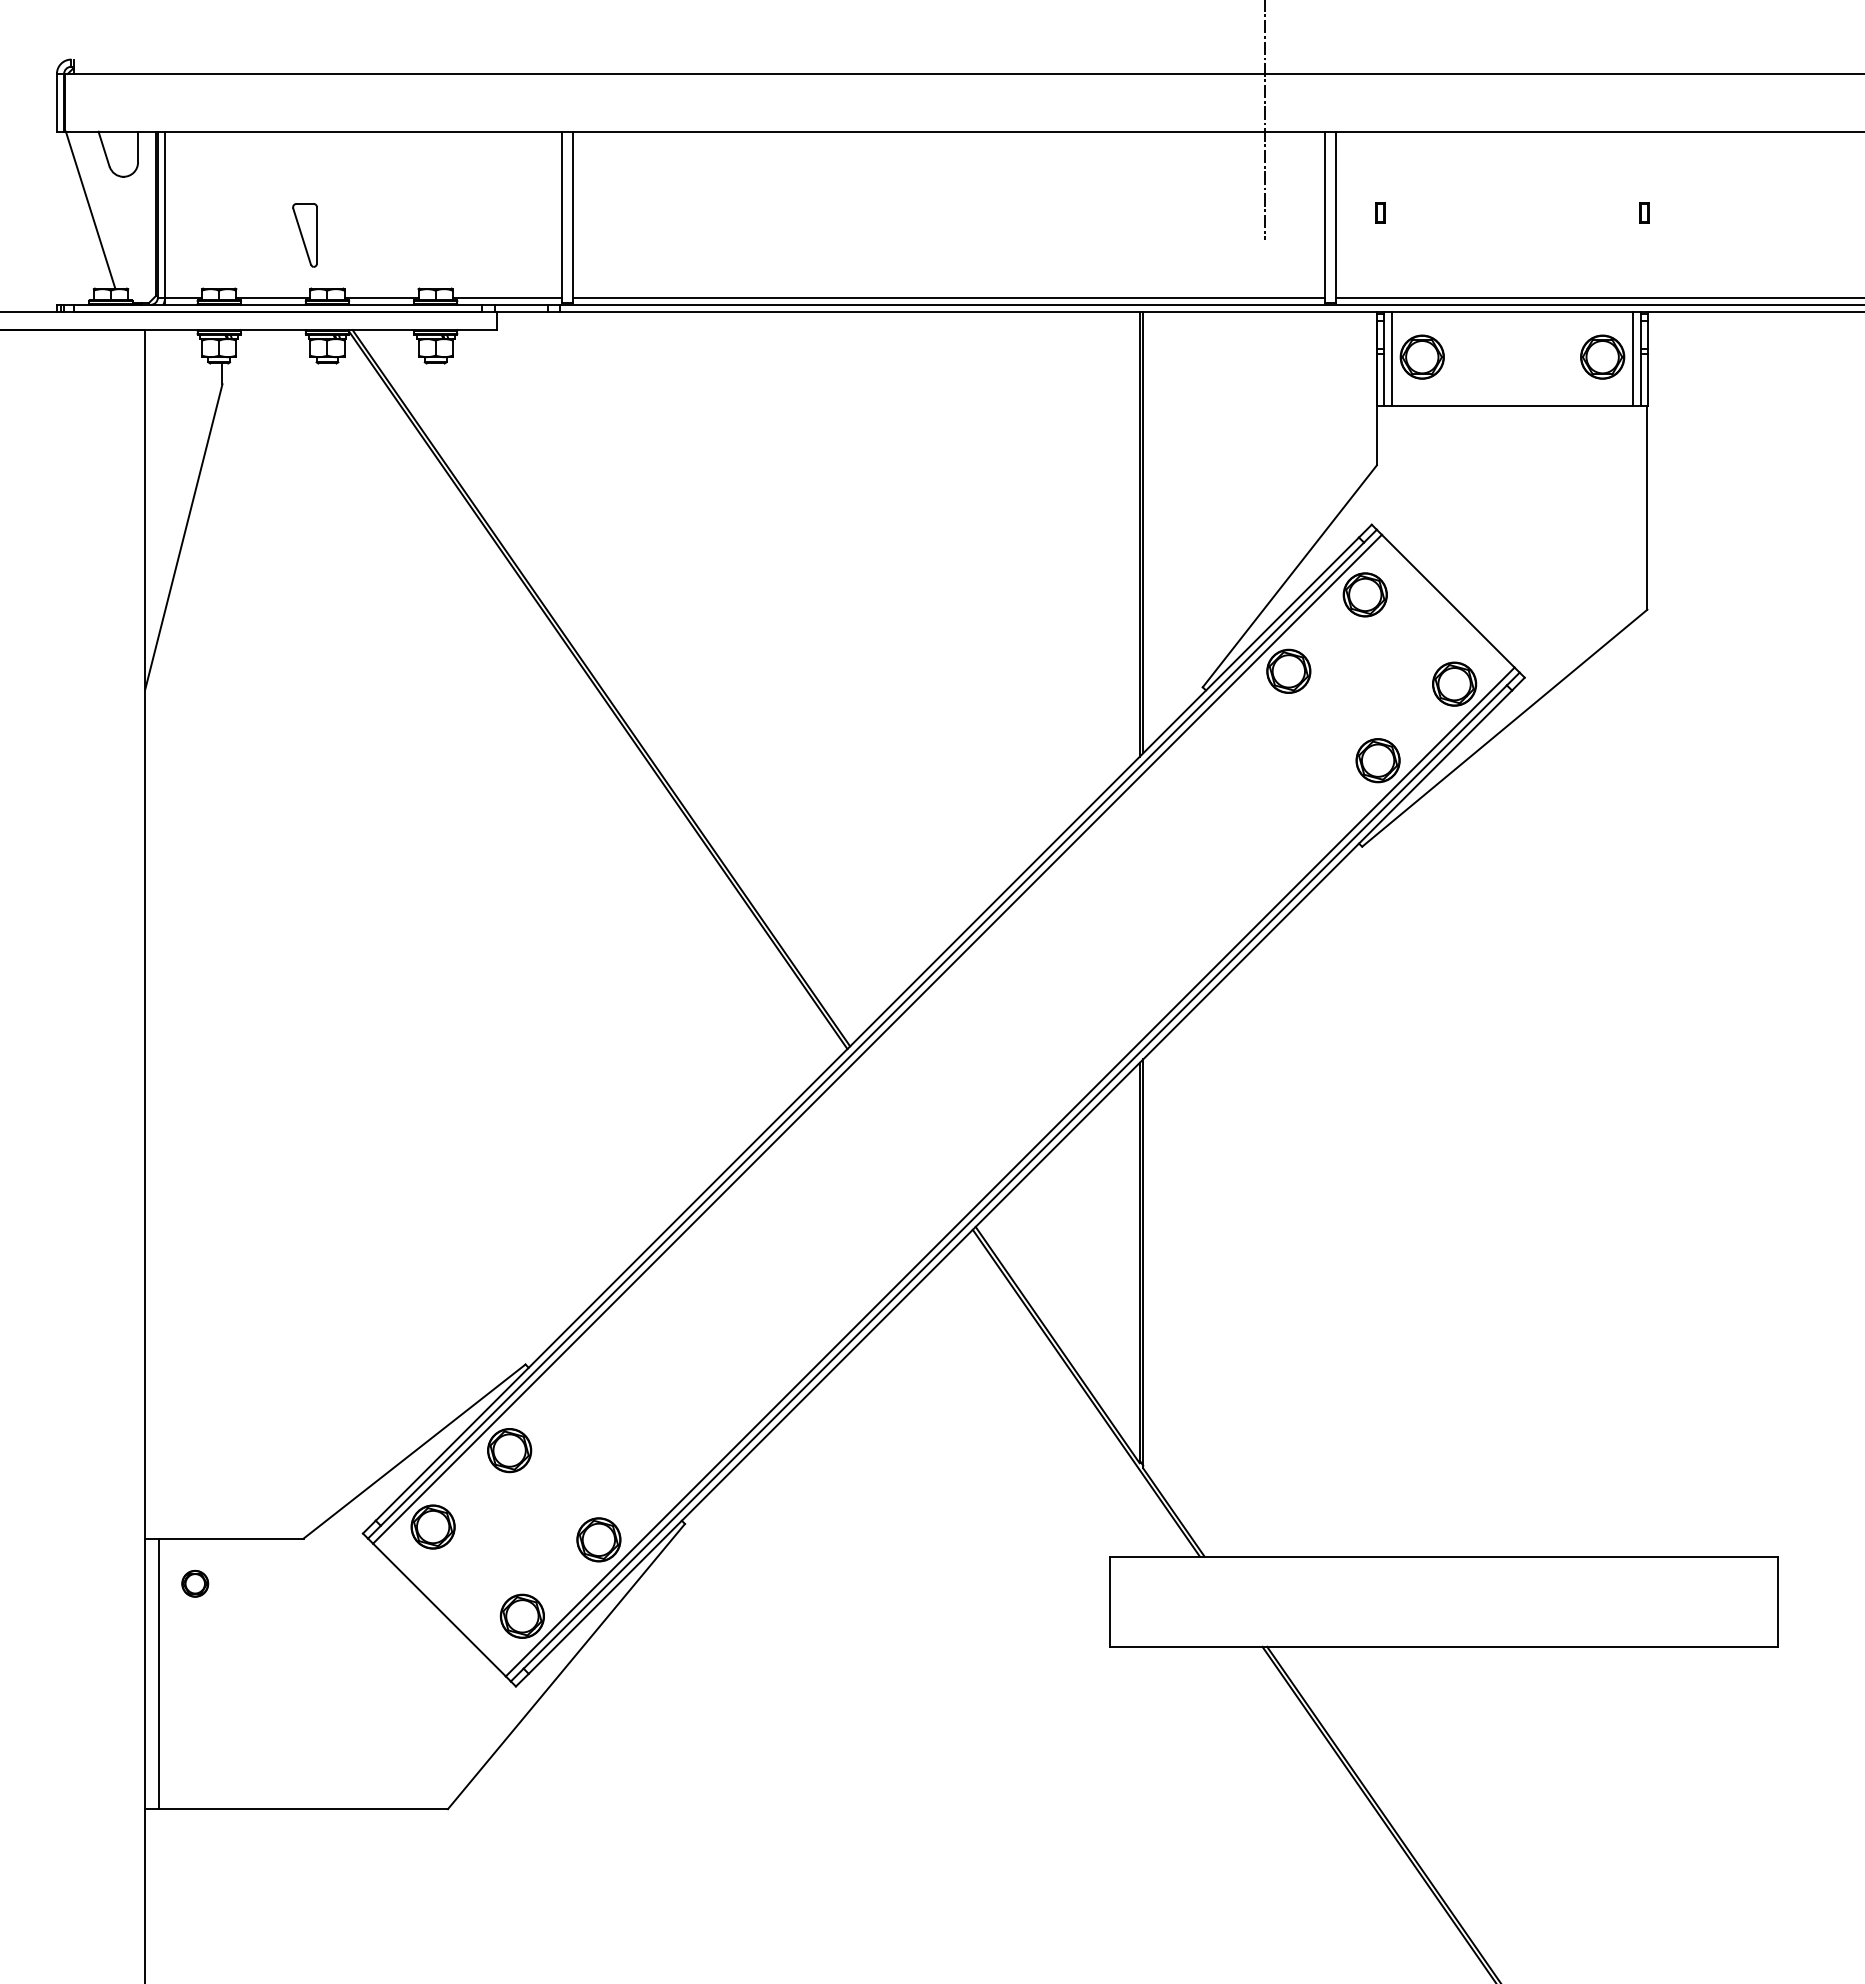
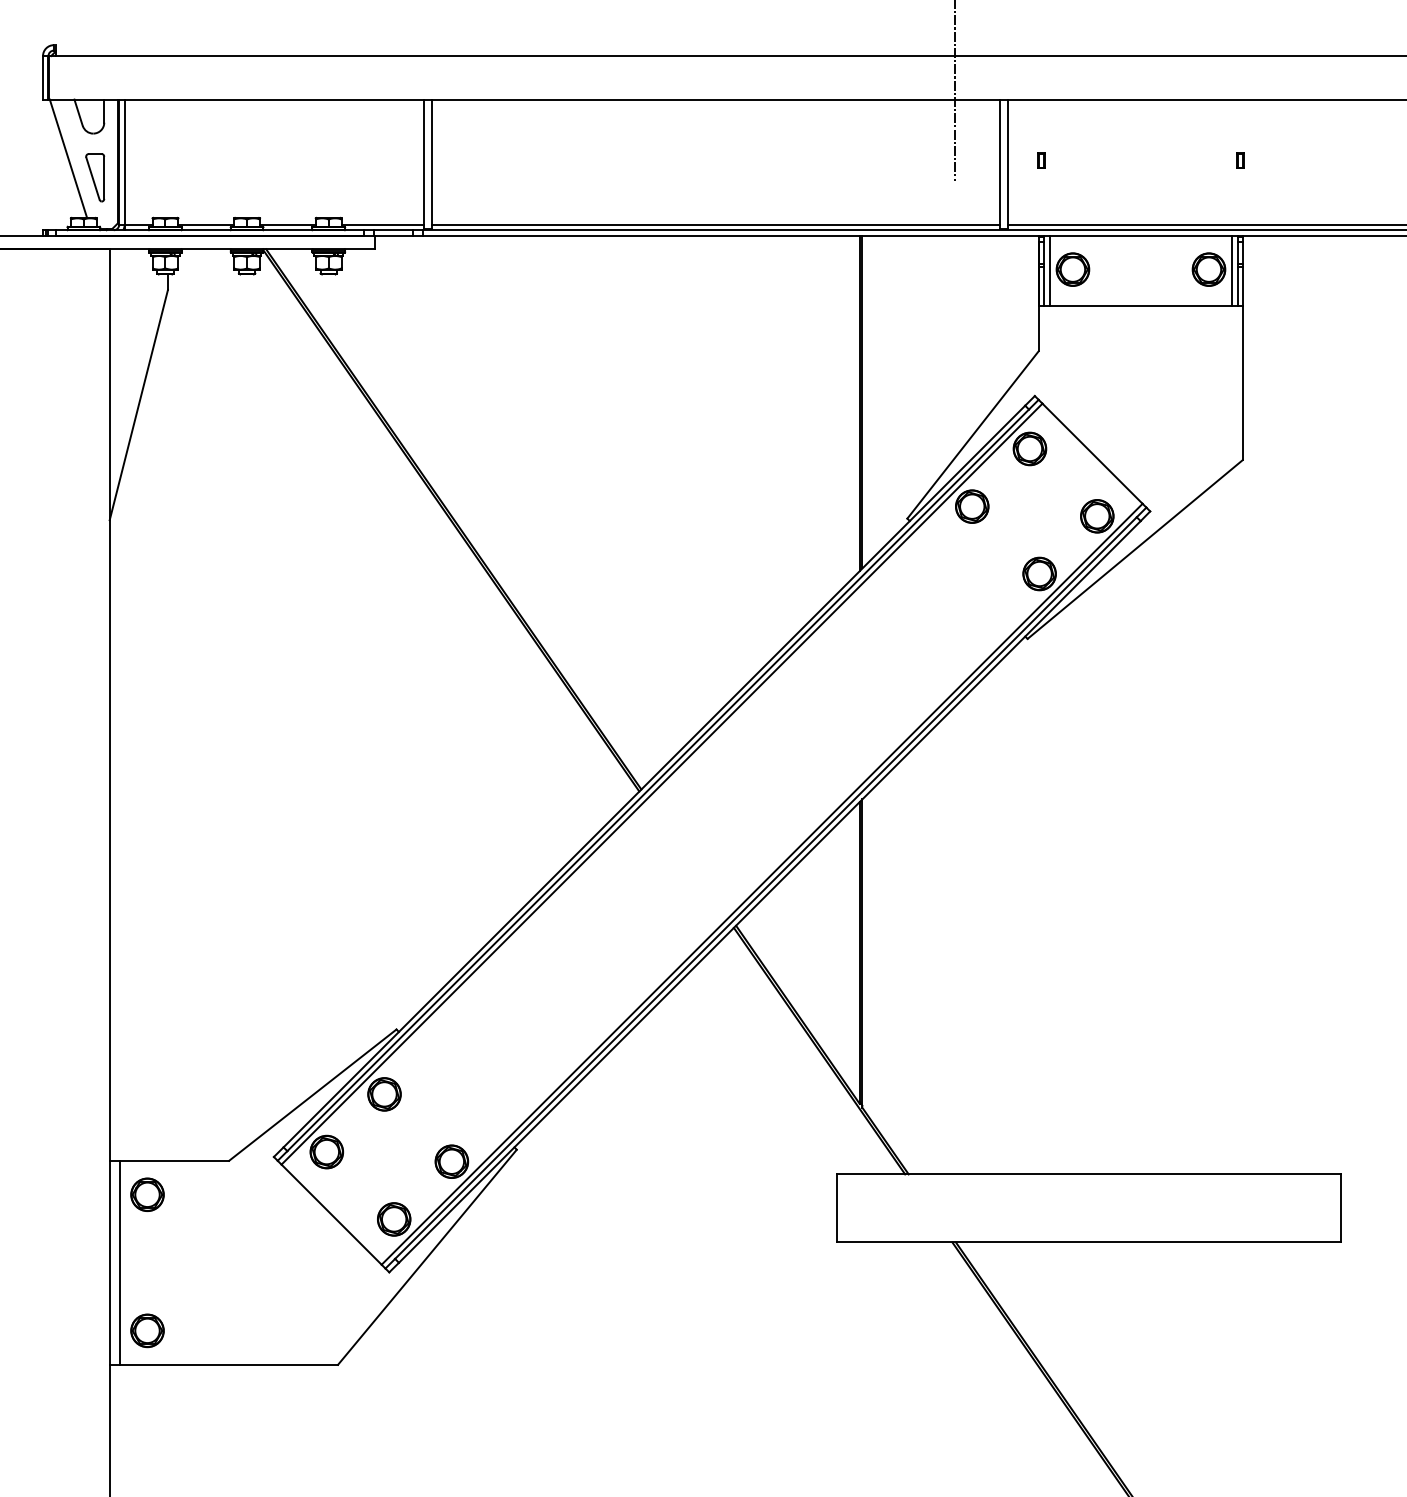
part: (304, 235) -> (94, 177), moved
part: (194, 1583) -> (146, 1194), size x1.67
part: (194, 1763) -> (146, 1330), added

